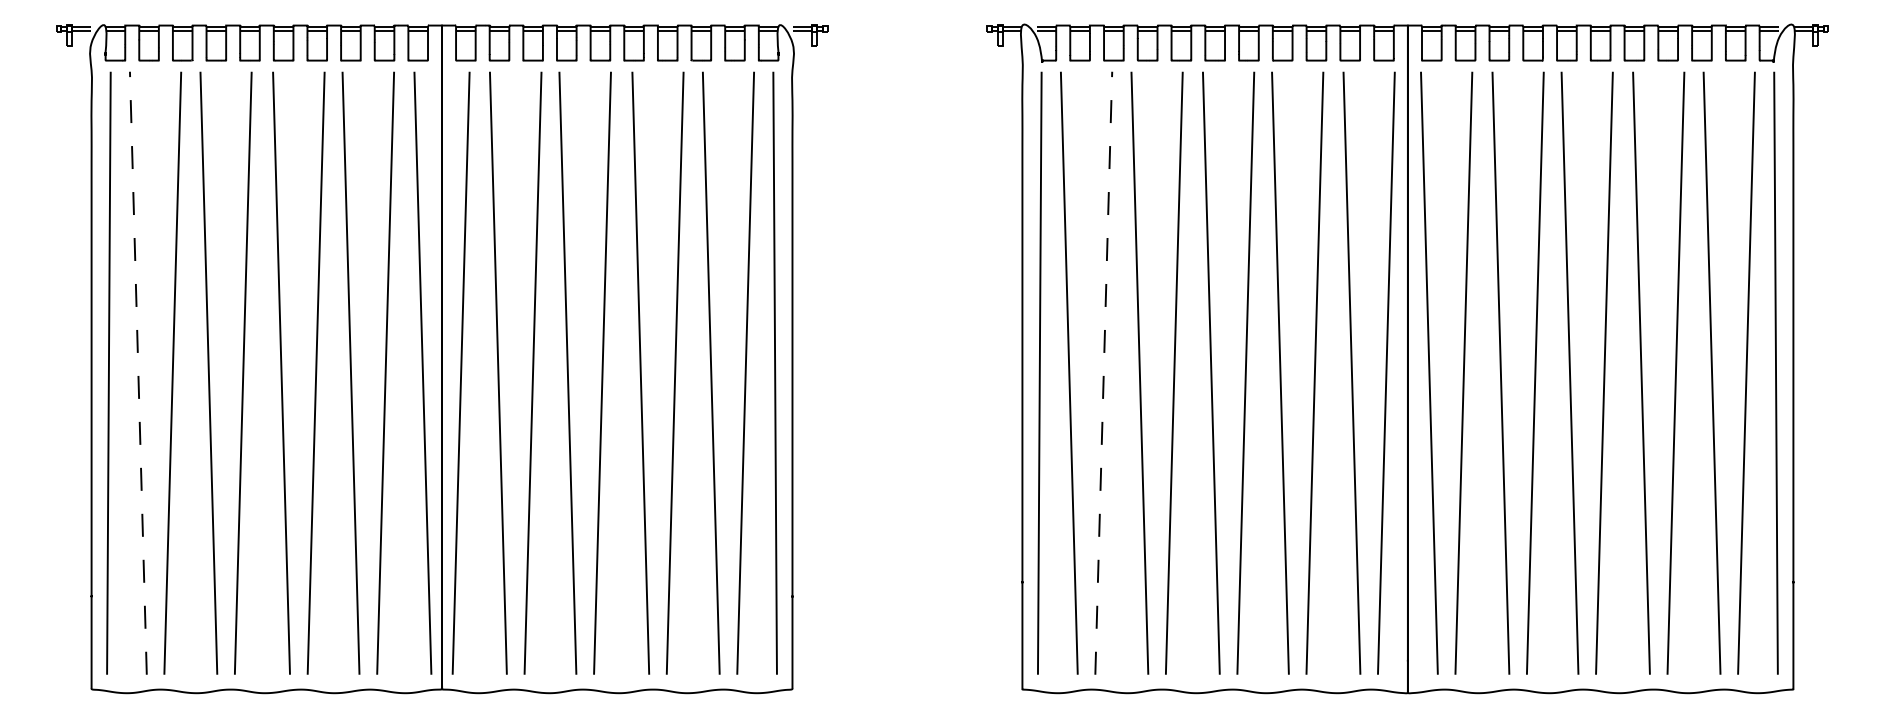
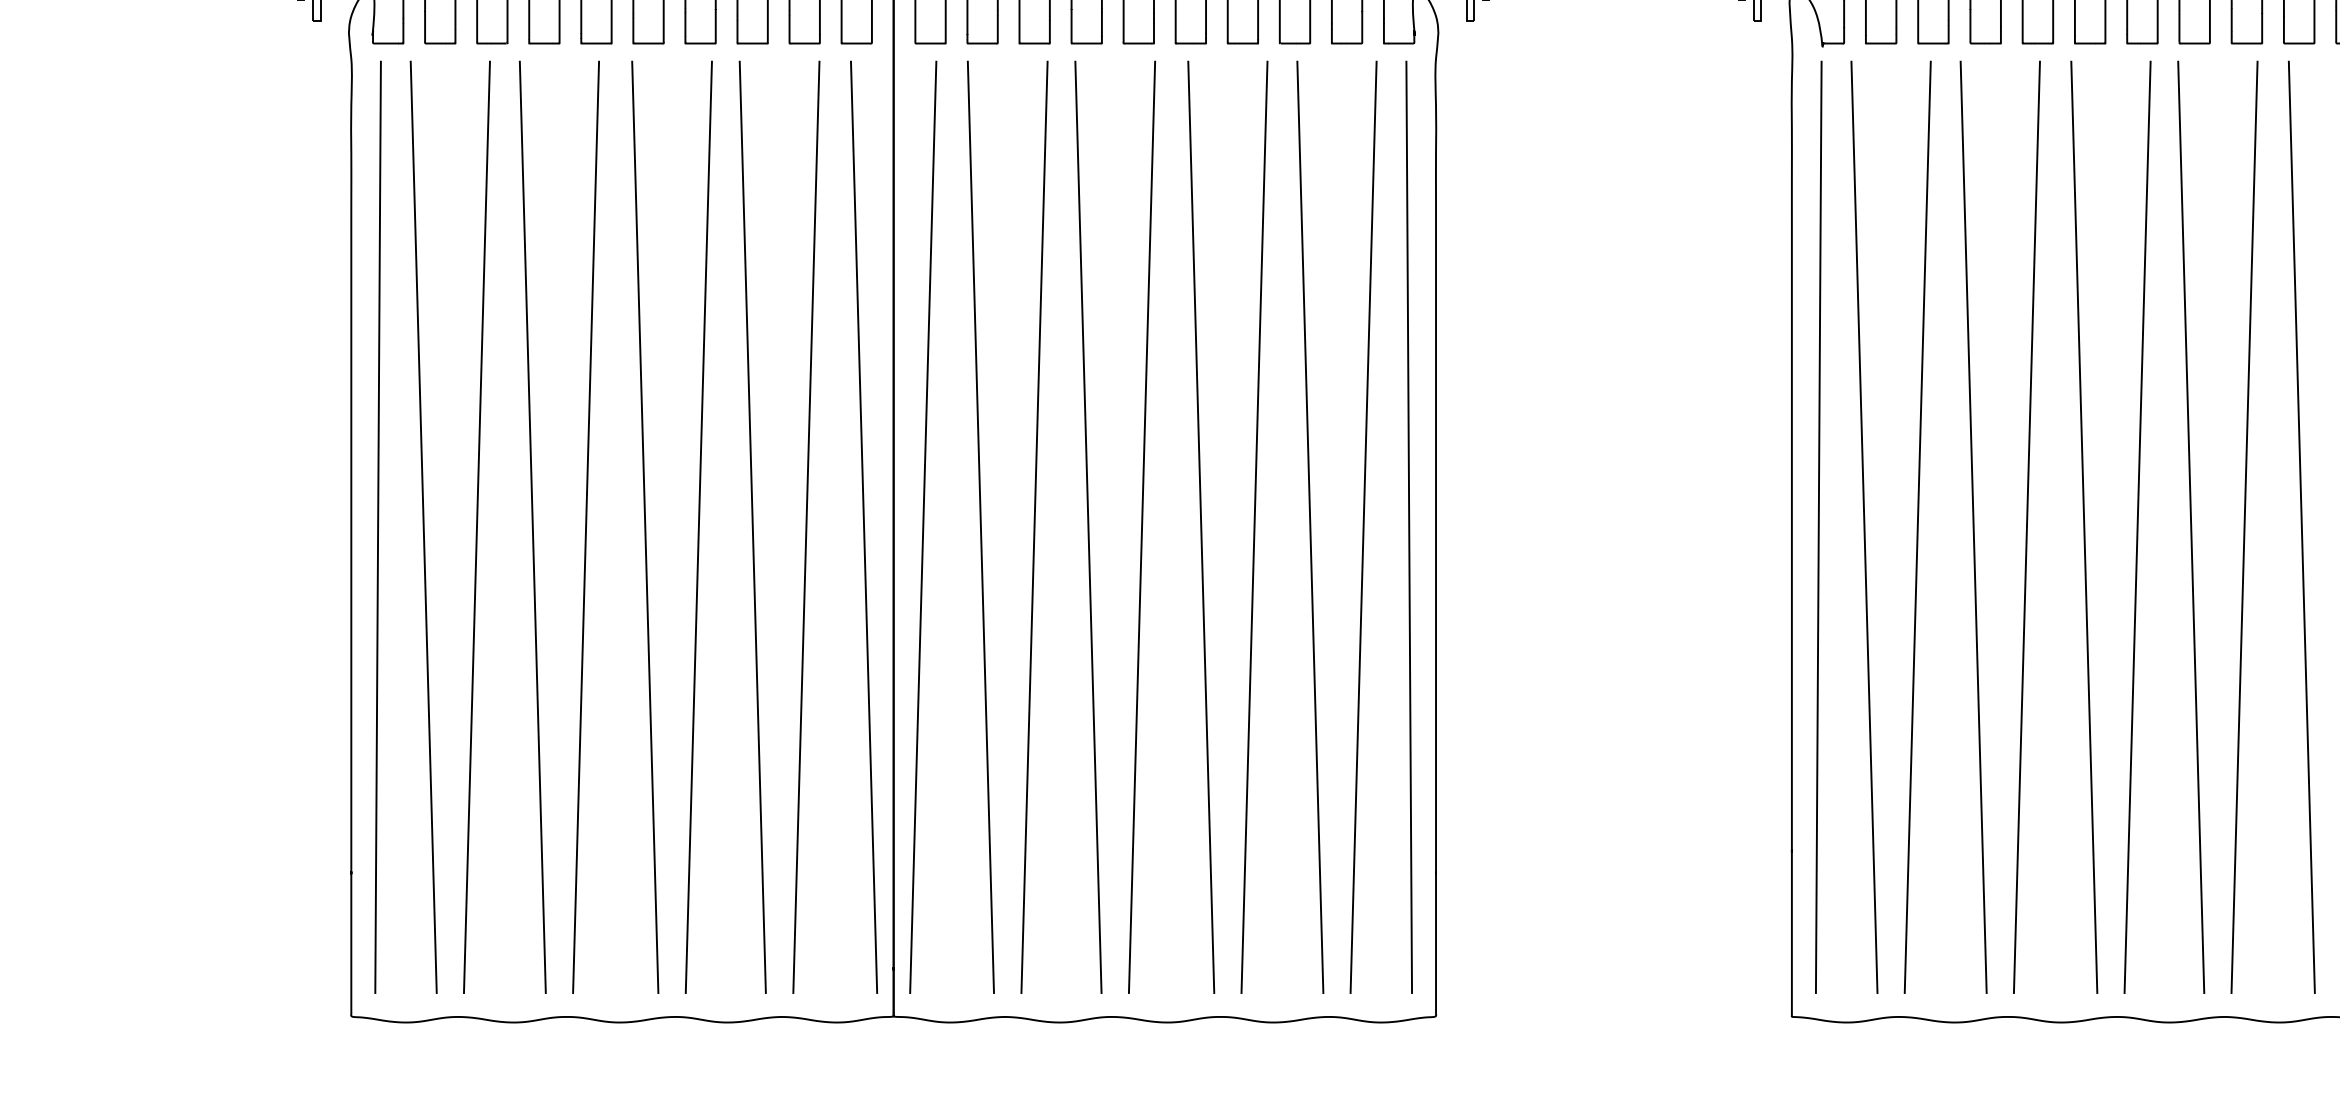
line: (138, 373) -> (423, 527), dashed -> solid
line: (1103, 373) -> (1917, 527), dashed -> solid

